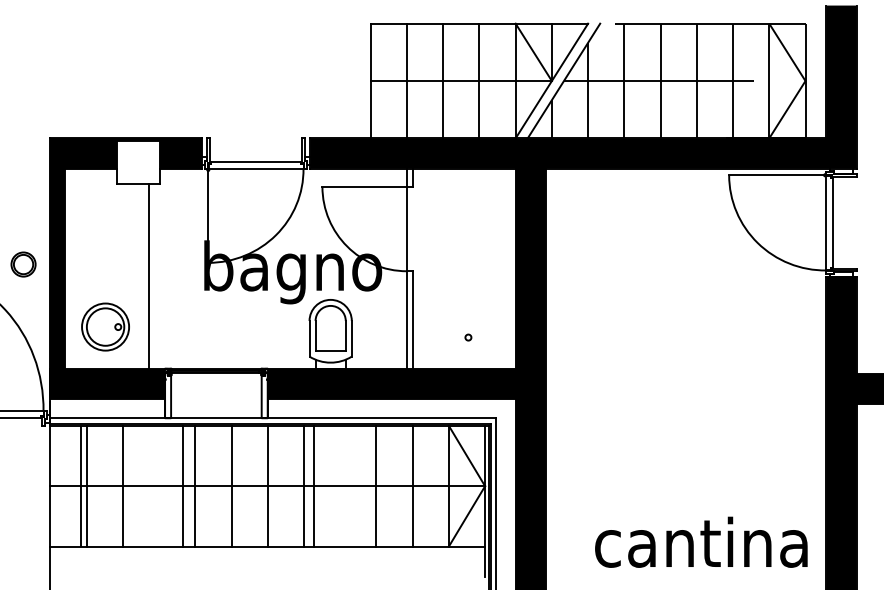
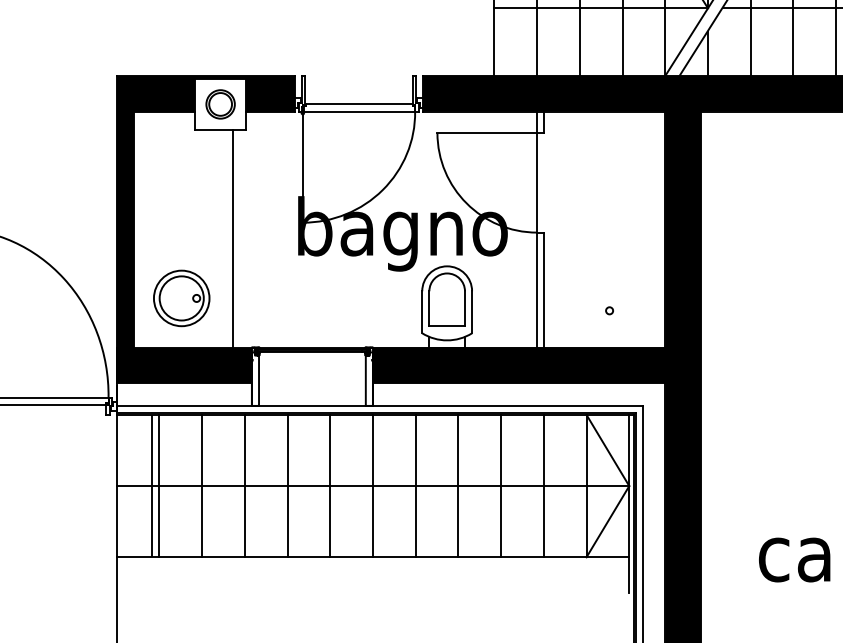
part: (23, 264) -> (220, 104), moved
line: (183, 485) -> (245, 485), moved
line: (314, 485) -> (458, 485), moved

